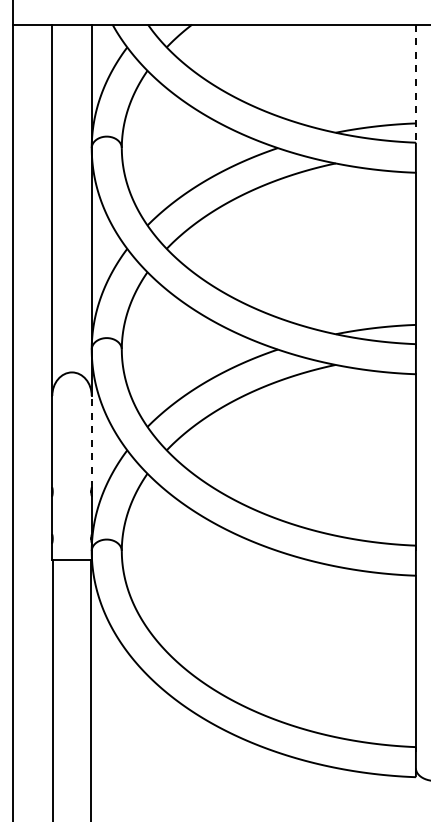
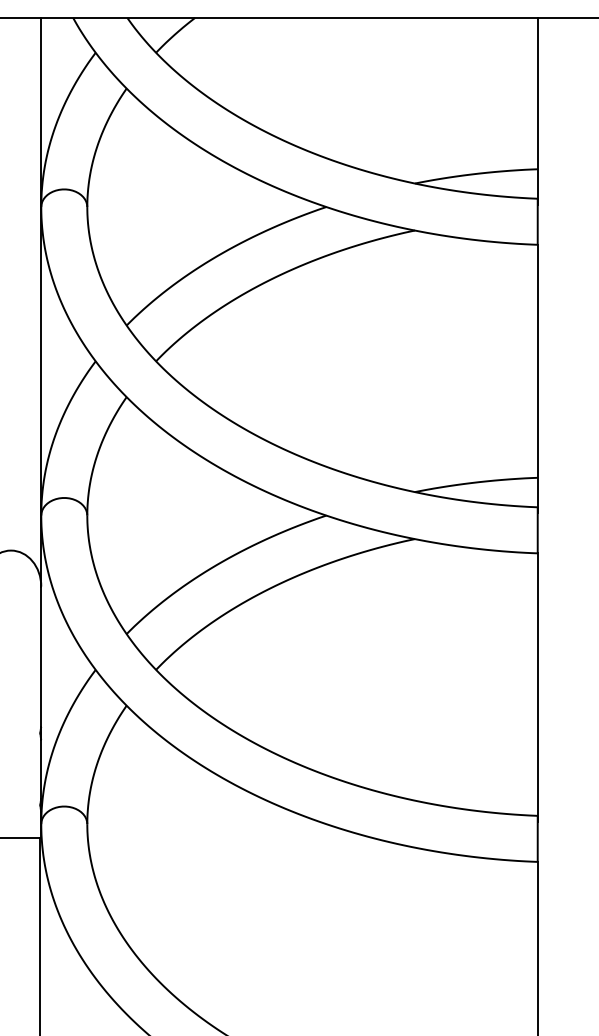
line: (415, 85) -> (537, 111), dashed -> solid
line: (91, 441) -> (40, 656), dashed -> solid

